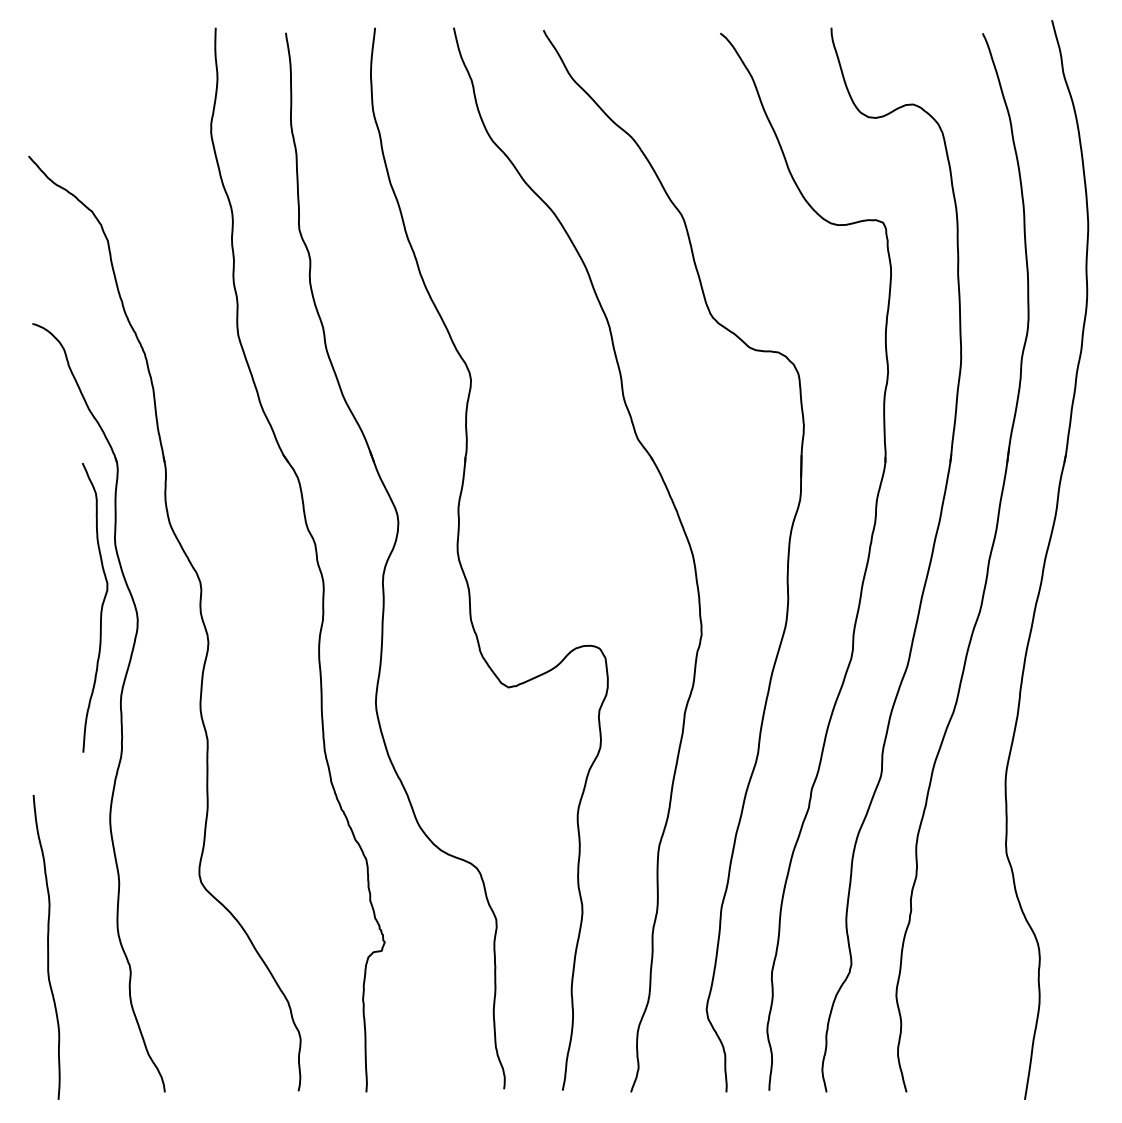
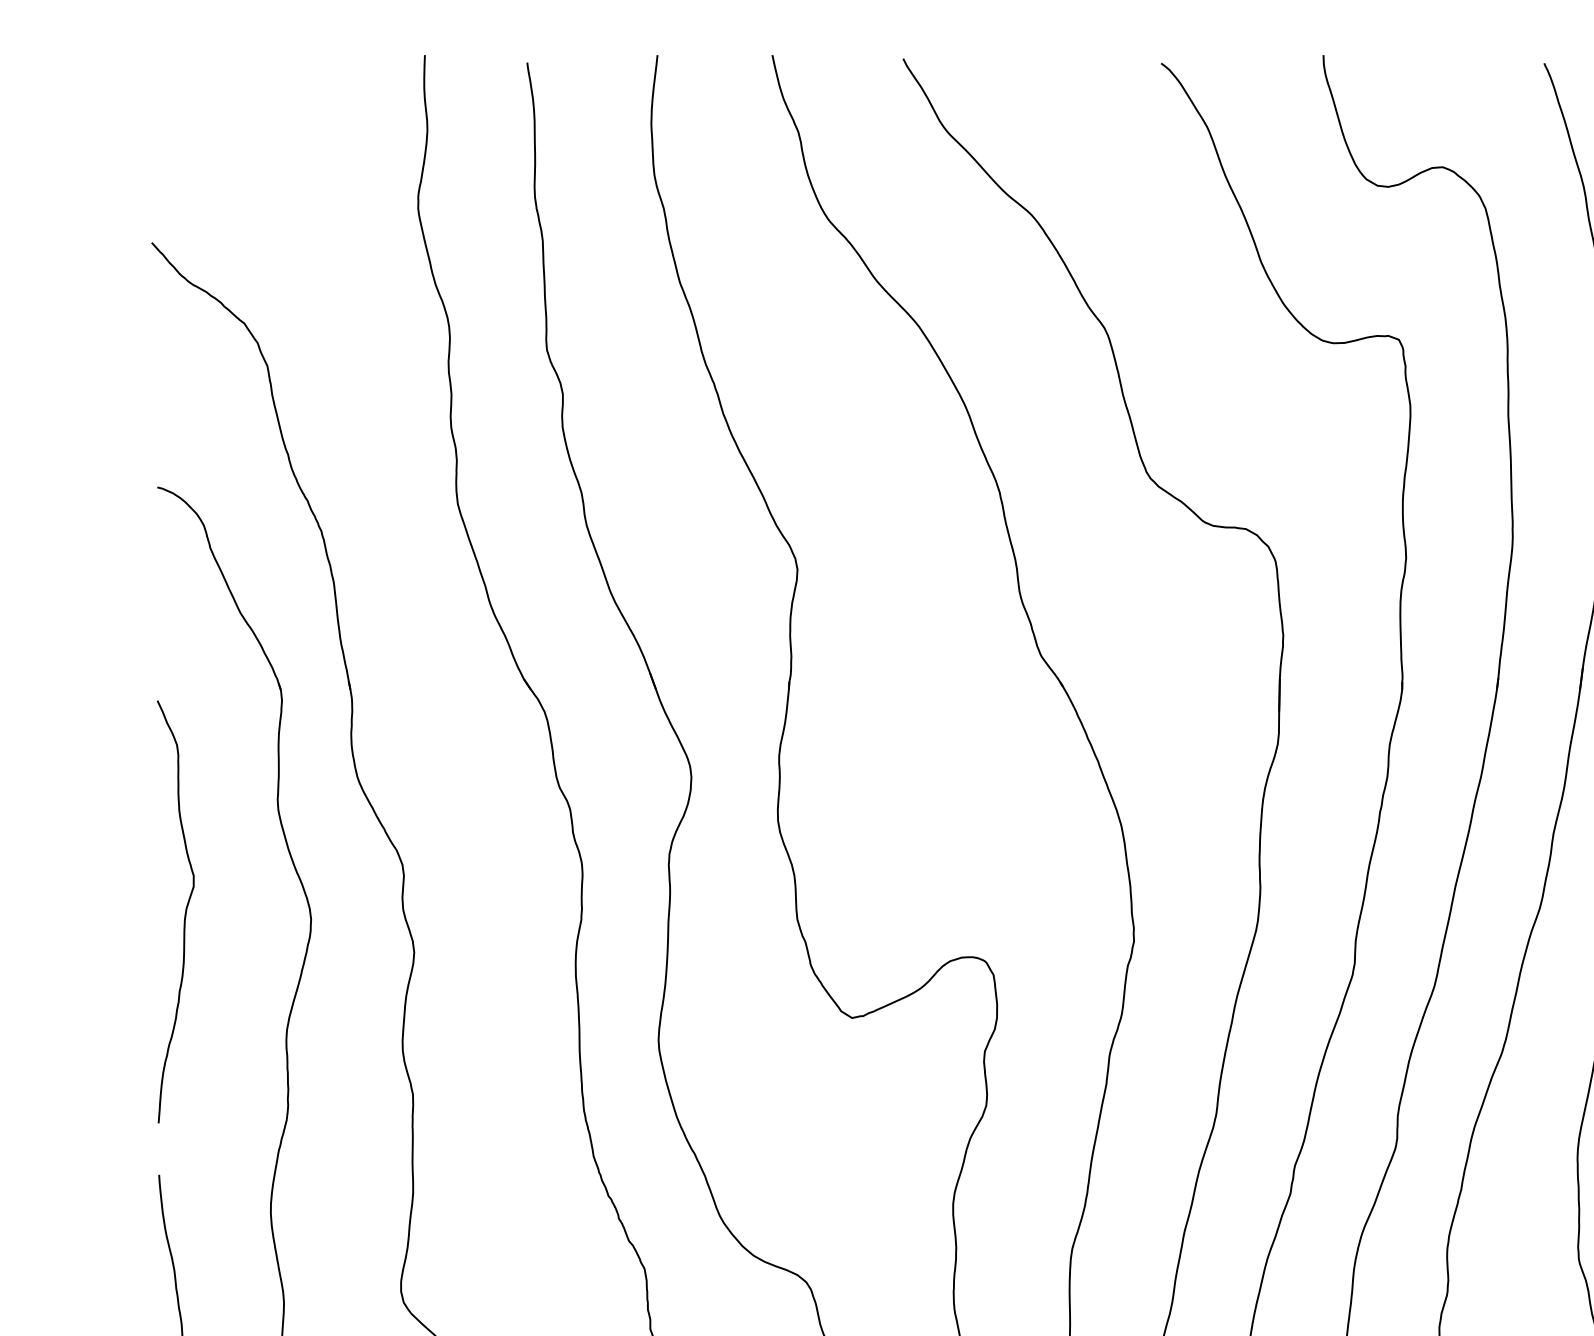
curve: (100, 609) -> (183, 914), moved

